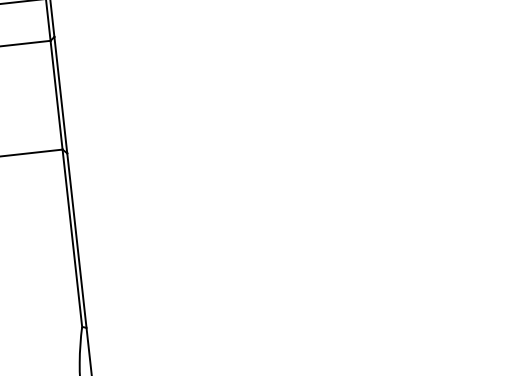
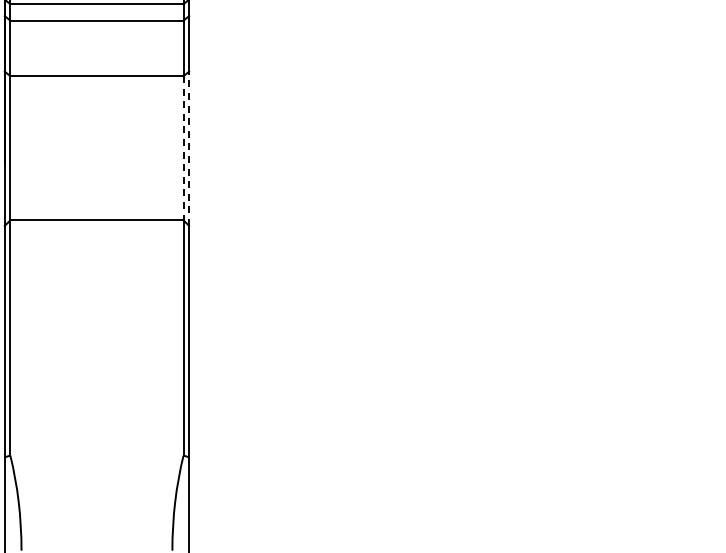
line: (61, 94) -> (189, 148), solid -> dashed
line: (56, 95) -> (183, 148), solid -> dashed

